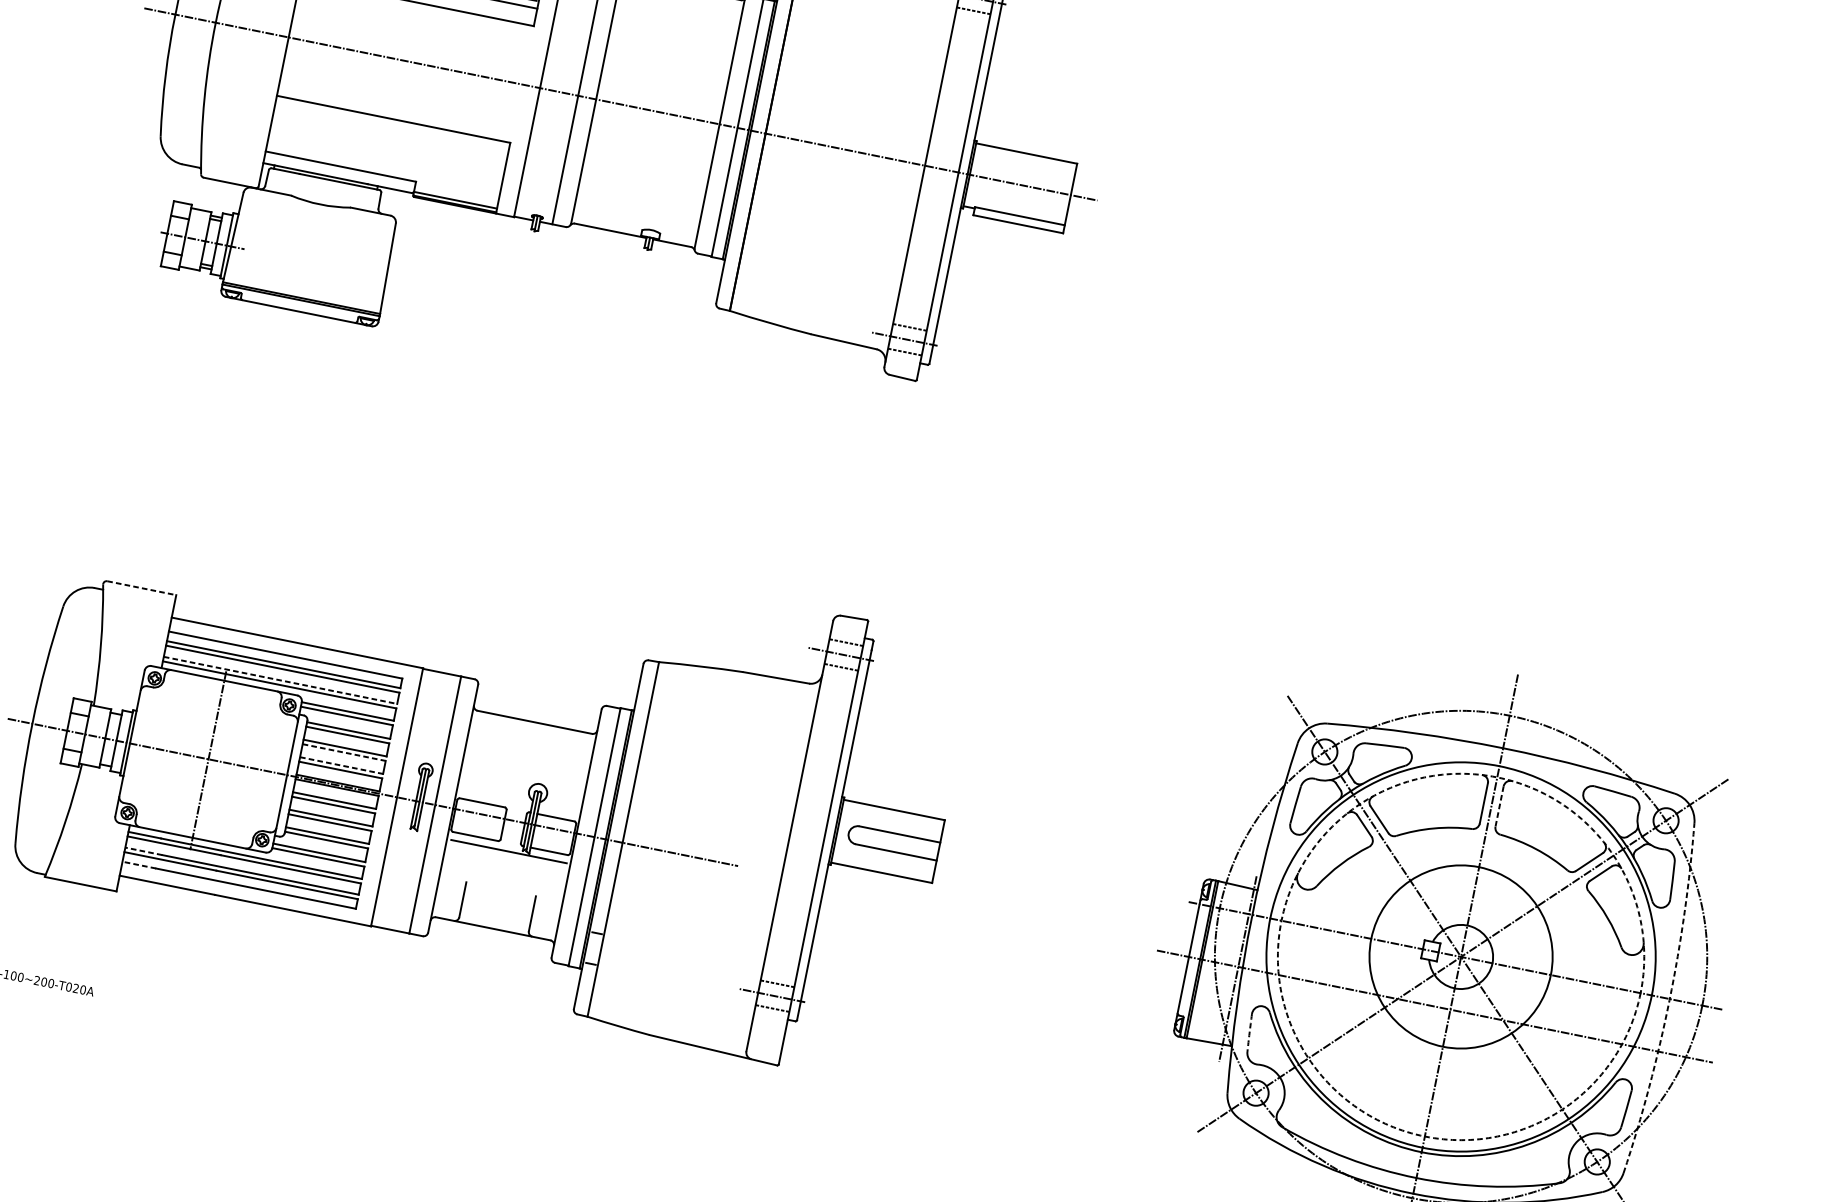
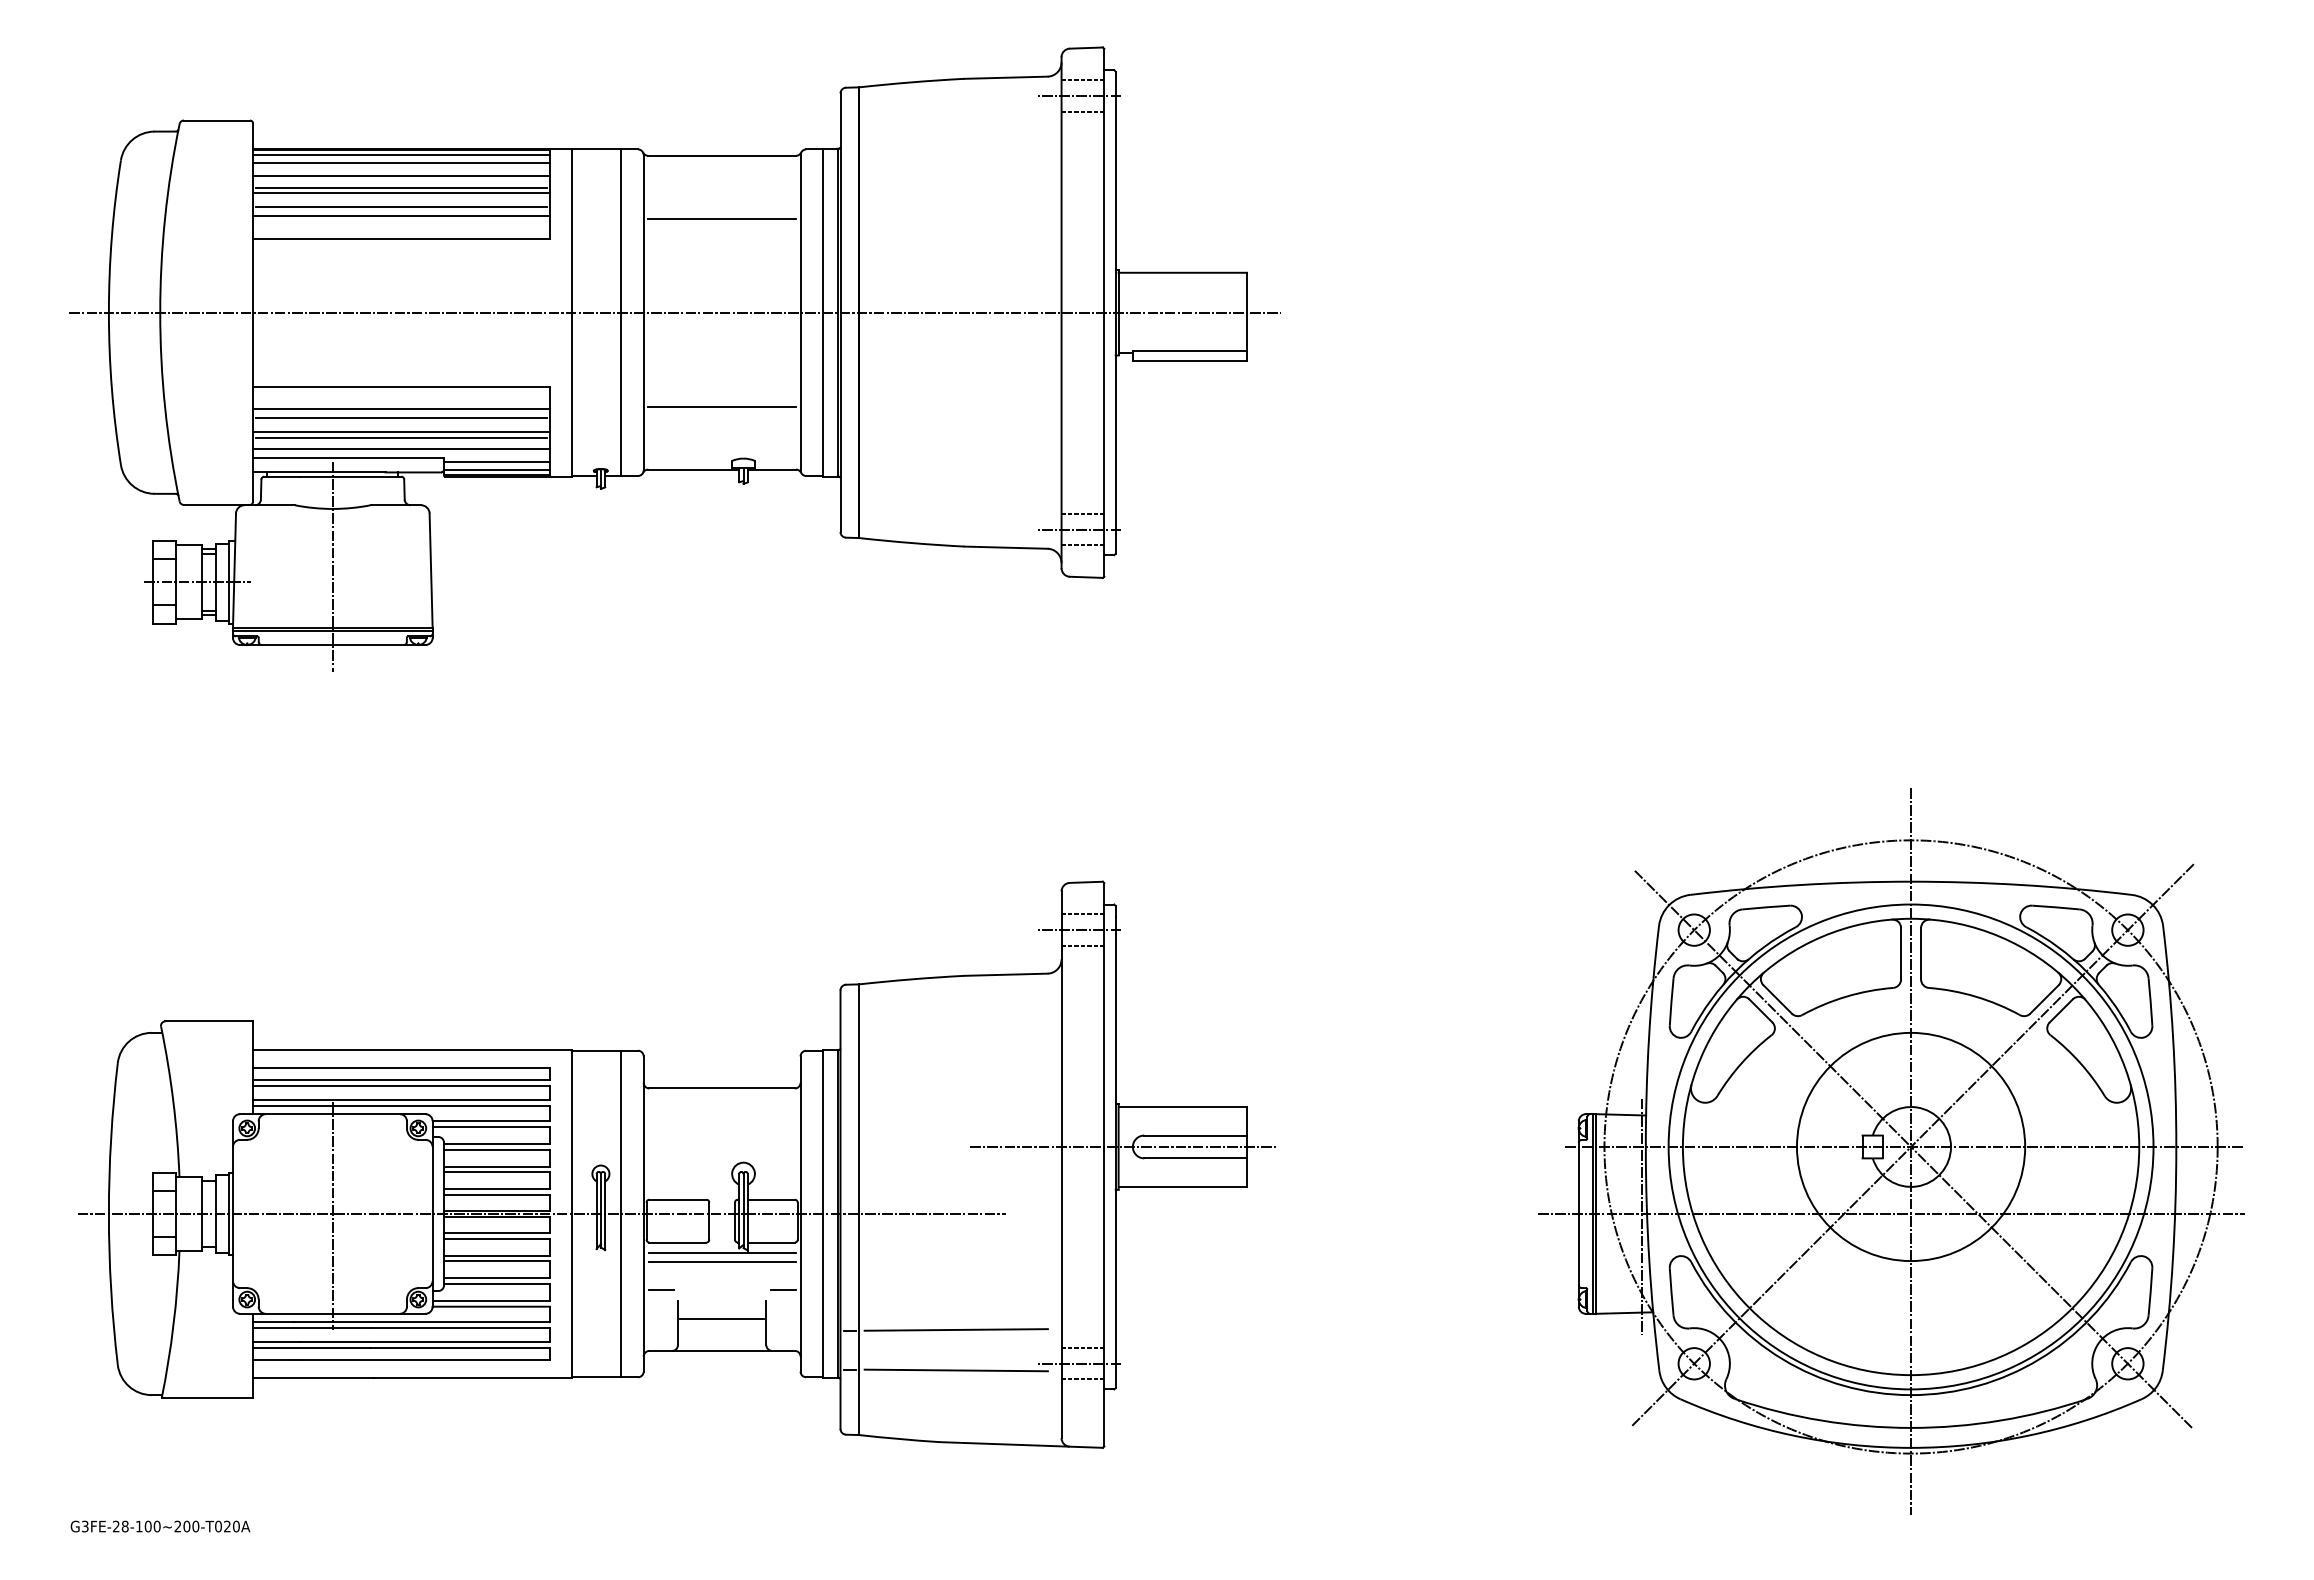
line: (673, 37) -> (722, 218), added
line: (389, 137) -> (400, 409), added
line: (388, 144) -> (400, 418), added
line: (385, 155) -> (400, 432), added
line: (385, 159) -> (400, 437), added
line: (383, 168) -> (400, 449), added
line: (643, 185) -> (722, 406), added
line: (456, 193) -> (496, 462), added
line: (310, 250) -> (332, 567), added
line: (142, 588) -> (209, 1021), dashed -> solid
line: (280, 680) -> (401, 1099), dashed -> solid
line: (343, 752) -> (496, 1172), dashed -> solid
line: (341, 765) -> (496, 1188), dashed -> solid
line: (1499, 806) -> (1921, 953), dashed -> solid
line: (841, 831) -> (1123, 1146), added
line: (143, 851) -> (276, 1342), dashed -> solid
line: (507, 859) -> (722, 1262), added
line: (138, 865) -> (273, 1360), dashed -> solid
line: (455, 871) -> (661, 1290), added
line: (550, 890) -> (782, 1290), added
line: (497, 903) -> (721, 1319), added
line: (680, 948) -> (955, 1329), added
circle: (1460, 956) -> (1910, 1146), dashed -> solid
line: (673, 981) -> (955, 1370), added
arc: (1669, 1000) -> (2176, 1148), dashed -> solid
arc: (1249, 1032) -> (1671, 1291), dashed -> solid

